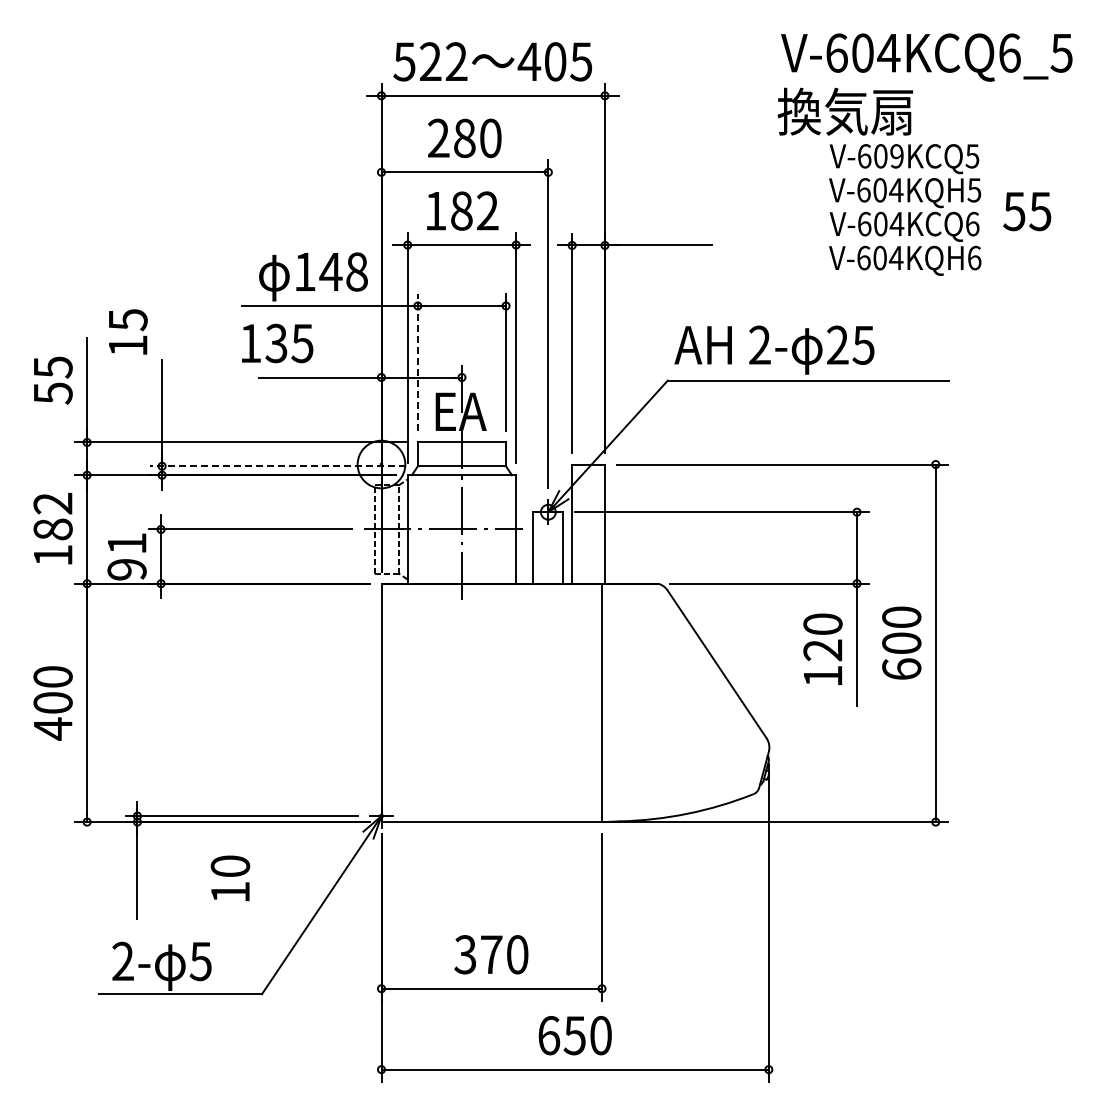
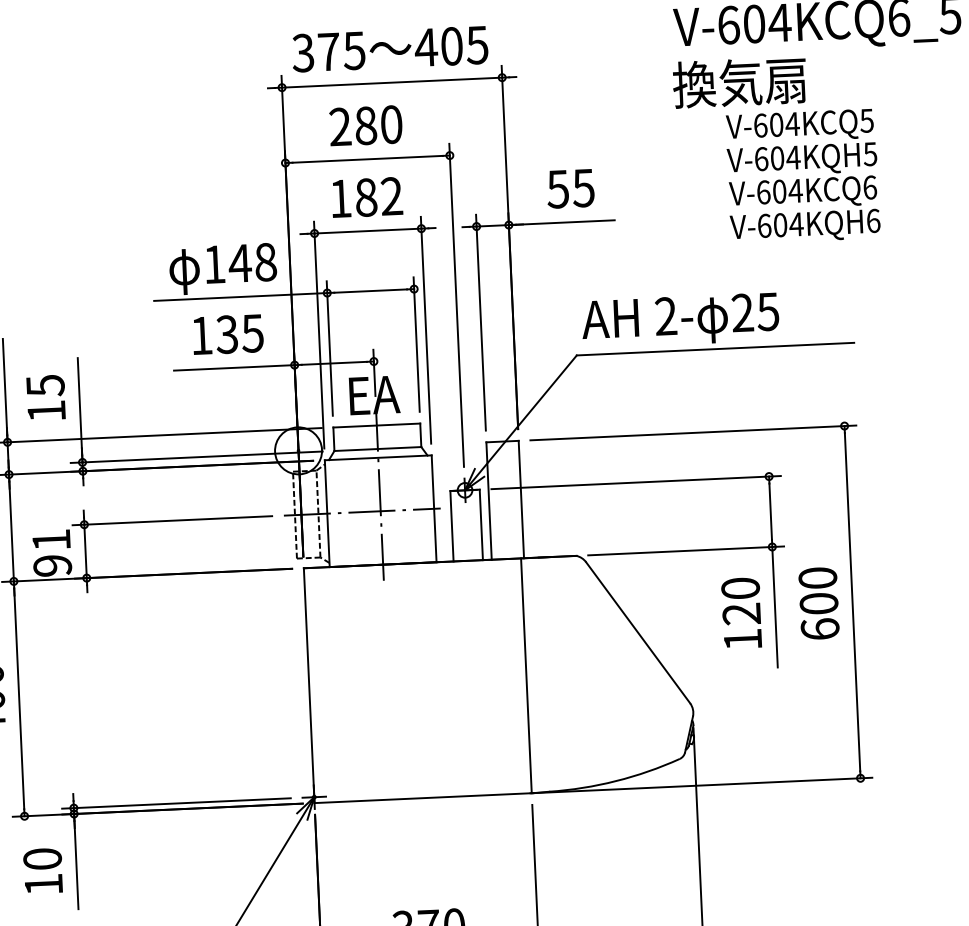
text: (430, 61) -> (328, 51), 522 -> 375
text: (896, 156) -> (792, 124), V-609KCQ5 -> V-604KCQ5
text: (1027, 211) -> (570, 188), moved
text: (128, 331) -> (46, 397), moved
text: (277, 343) -> (228, 334), moved
line: (417, 361) -> (329, 347), dashed -> solid
line: (278, 466) -> (197, 457), dashed -> solid
text: (230, 878) -> (43, 871), moved

